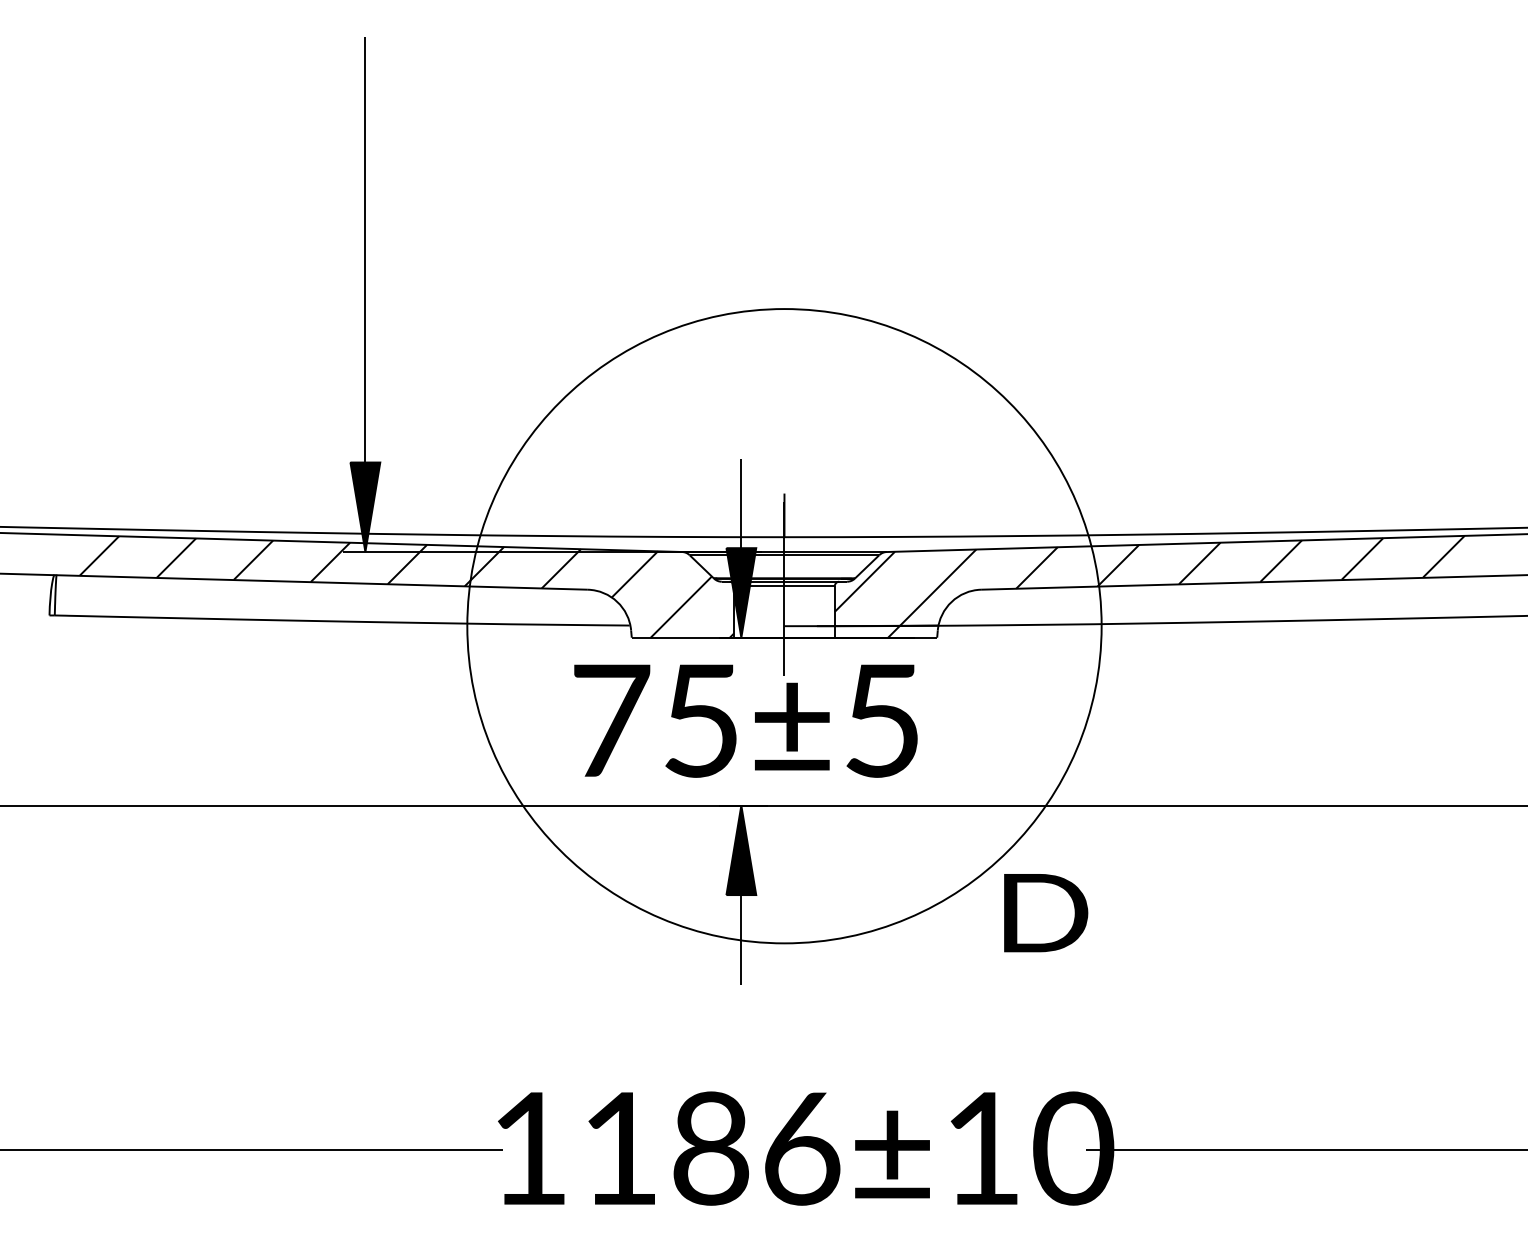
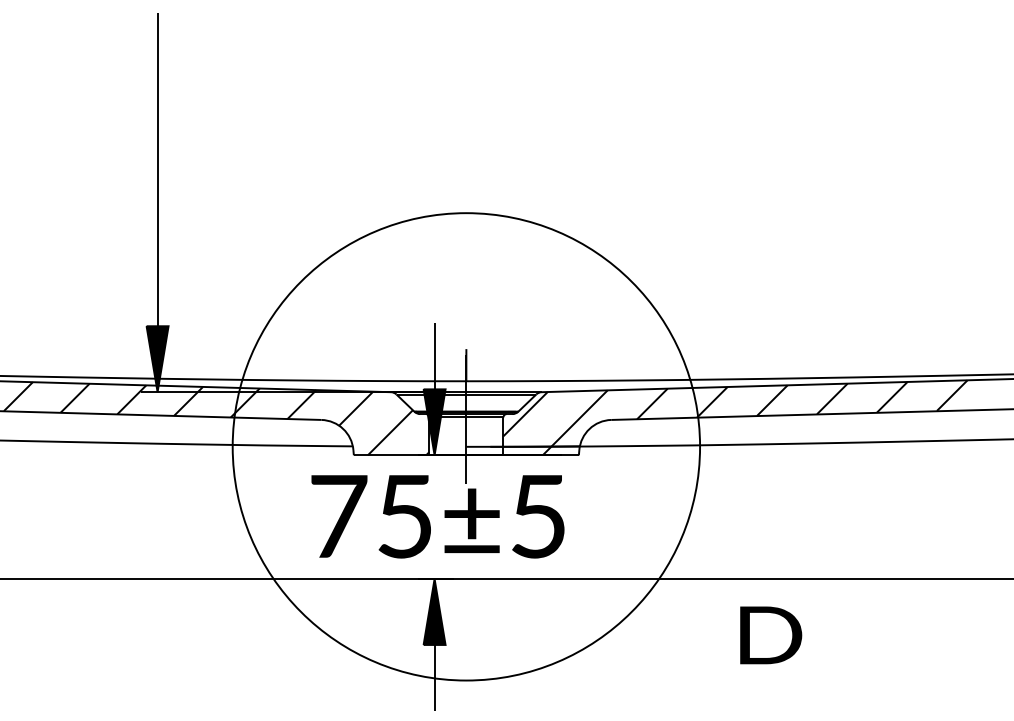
text: (1046, 913) -> (771, 635), moved

